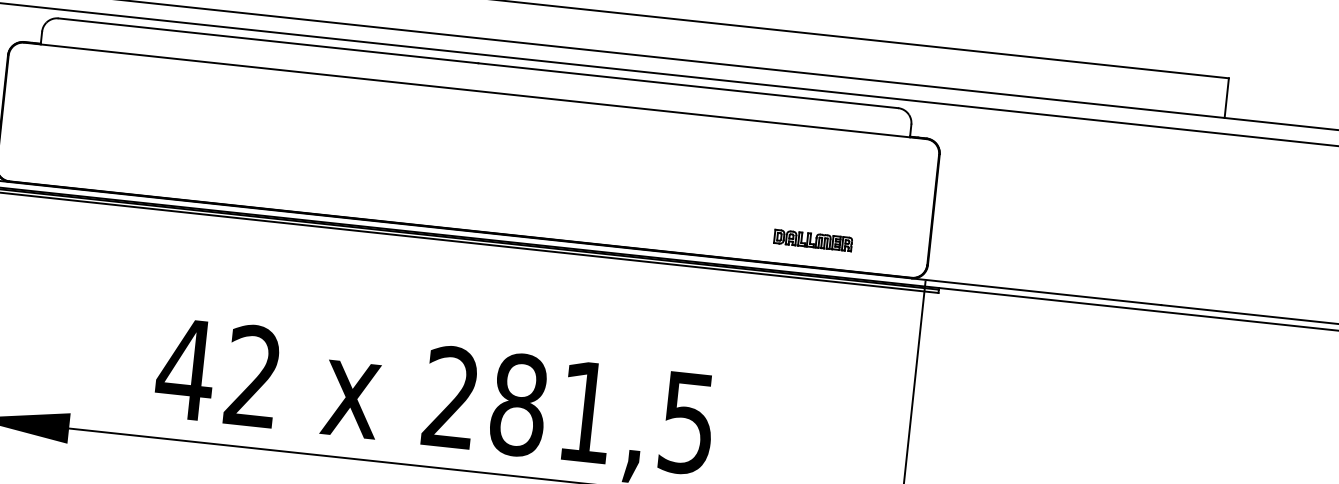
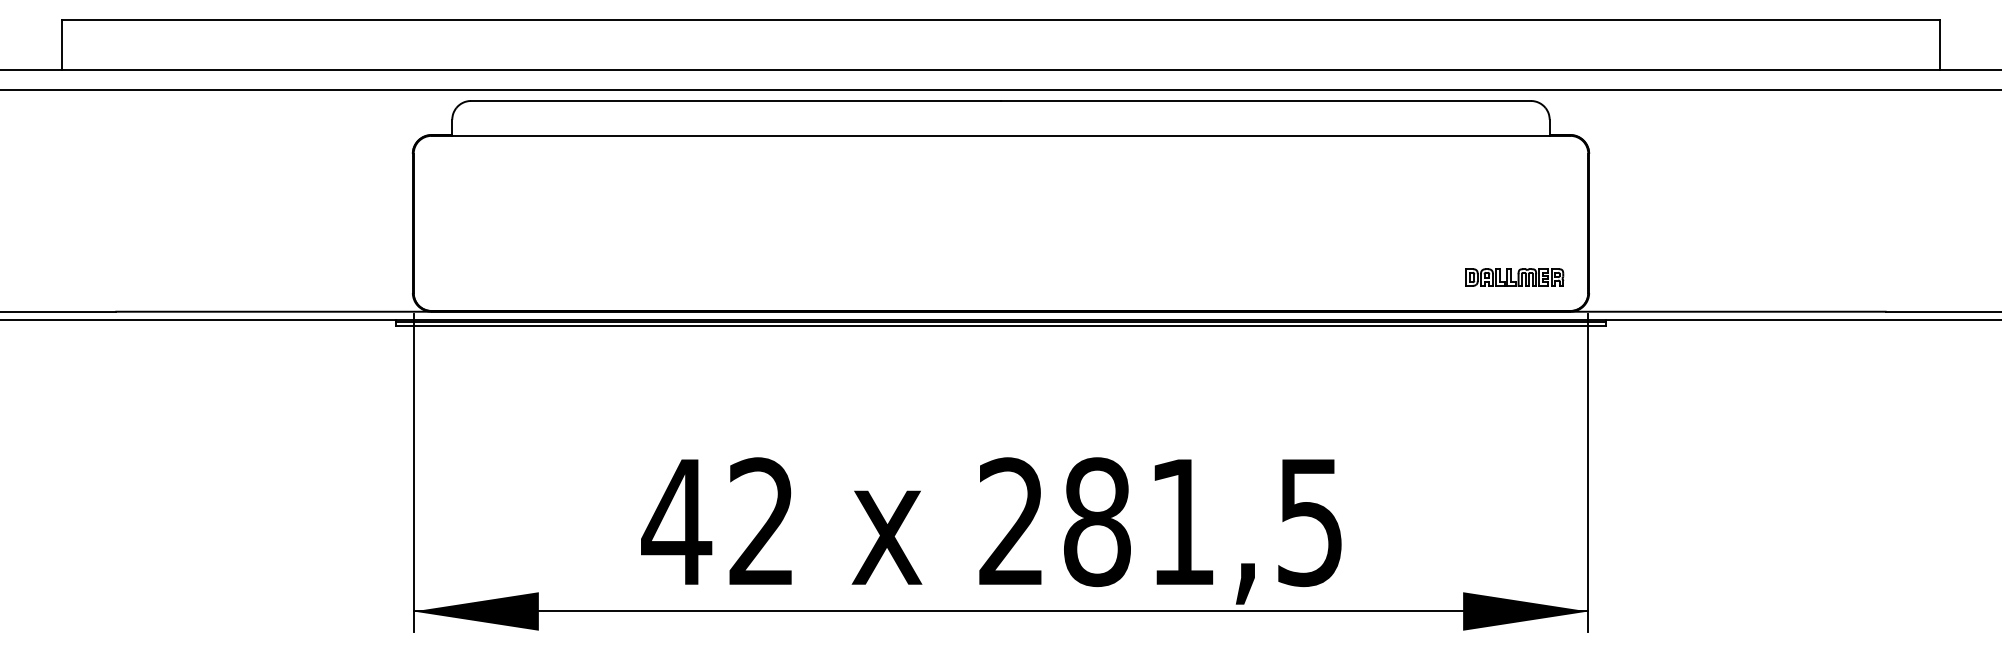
part: (813, 240) -> (1514, 277), moved

